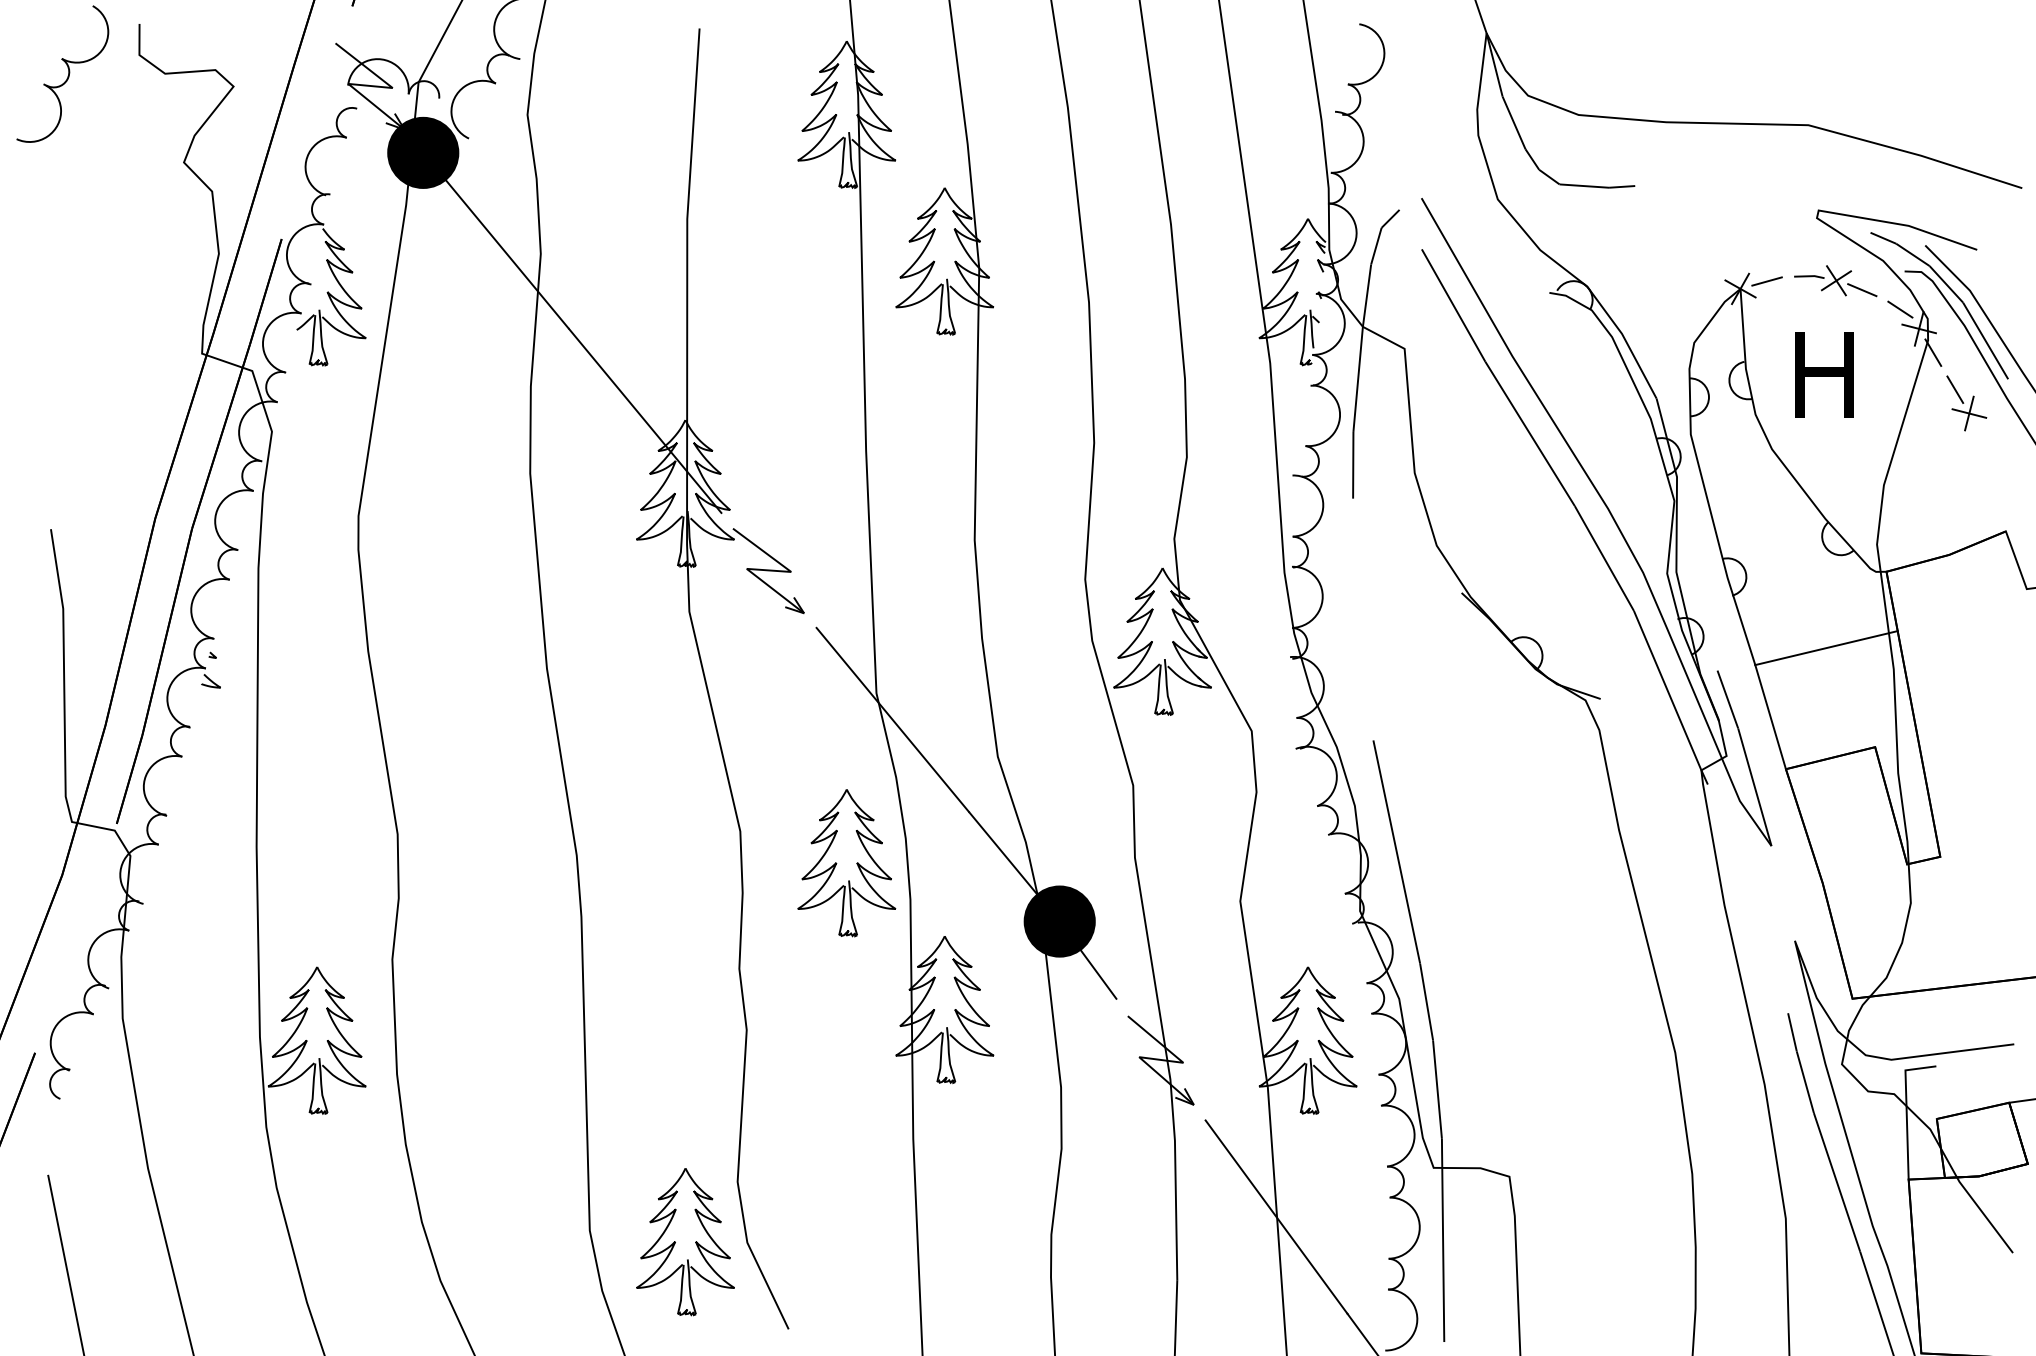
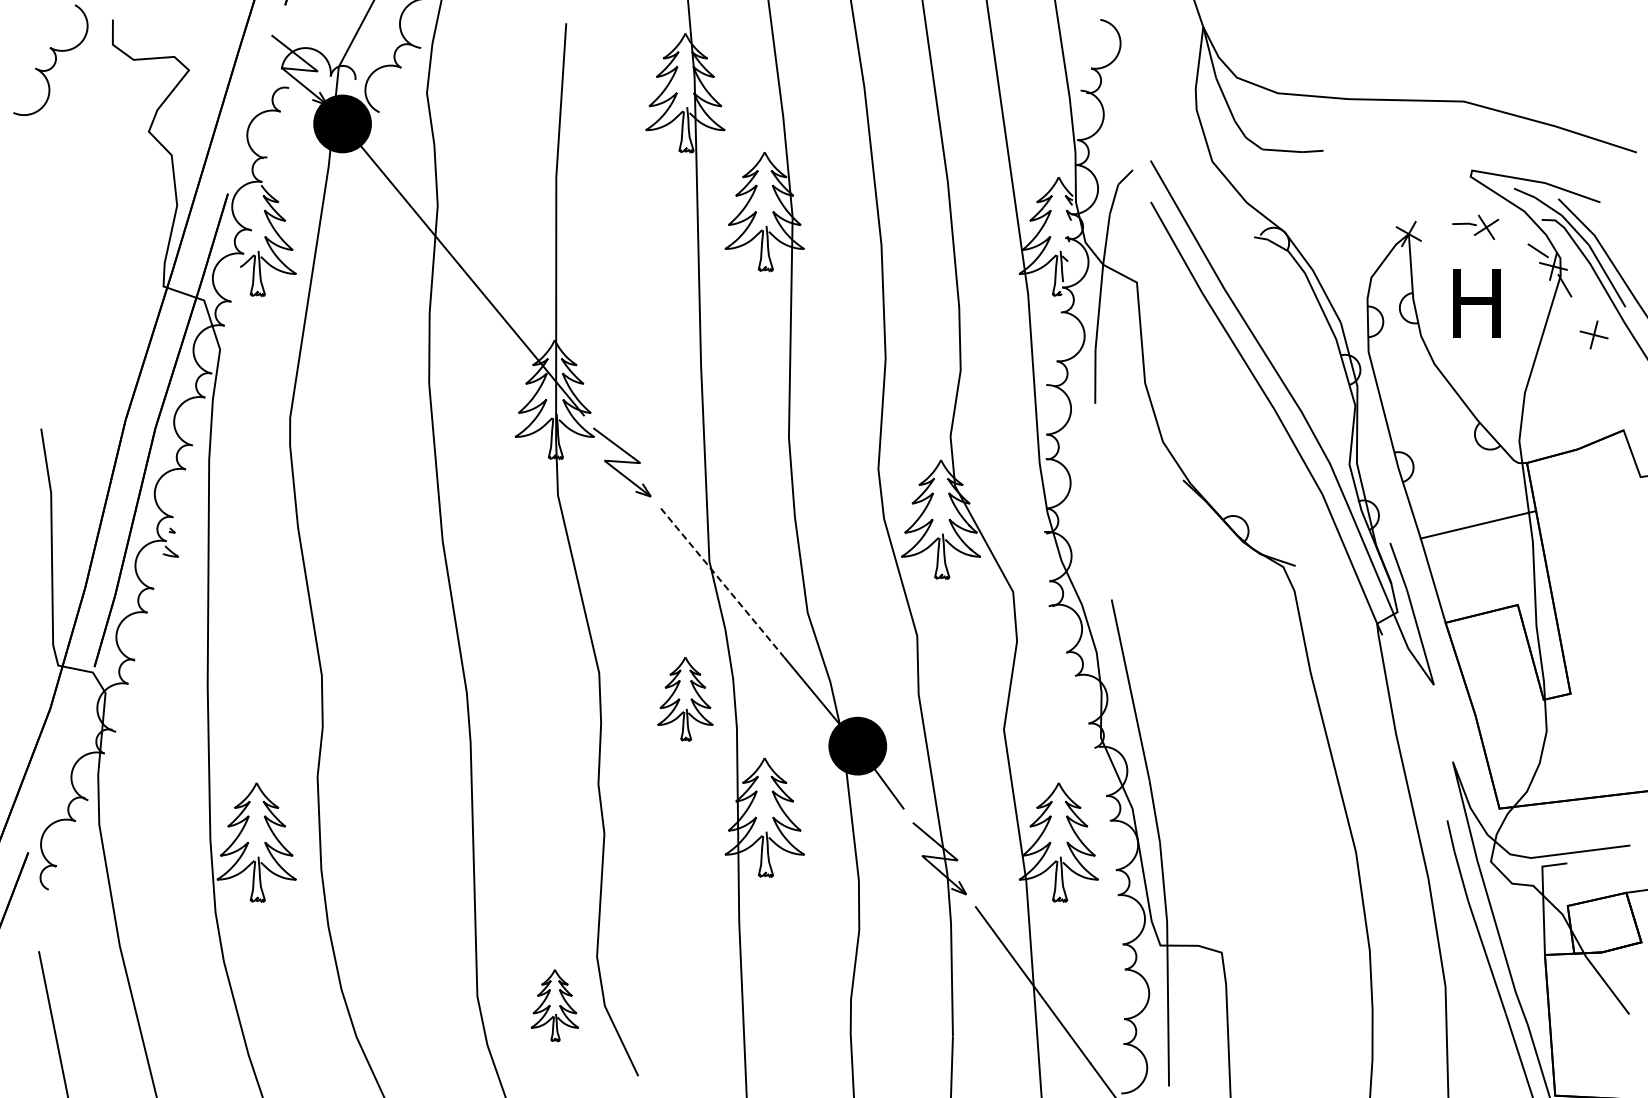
line: (1767, 280) -> (1430, 227), removed
line: (1861, 289) -> (1506, 234), removed
line: (1955, 389) -> (1582, 315), removed
line: (892, 719) -> (722, 582), solid -> dashed
part: (846, 863) -> (685, 699), size x0.7
part: (685, 1241) -> (554, 1005), size x0.6

